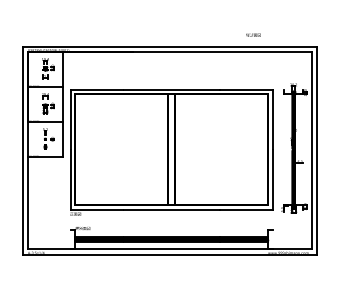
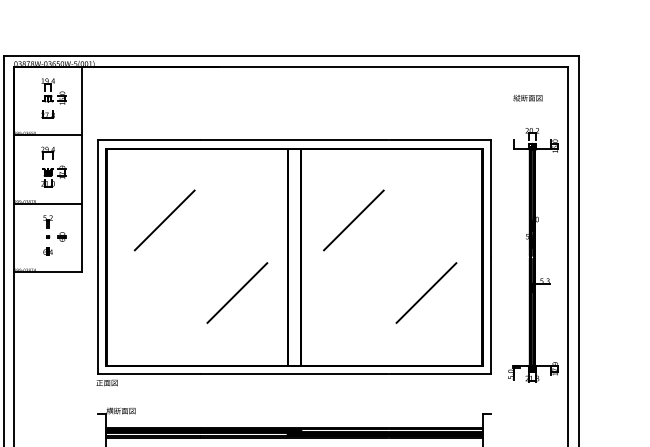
text: (253, 34) -> (528, 96), moved
line: (104, 130) -> (163, 219), added
line: (201, 130) -> (352, 219), added
line: (142, 167) -> (237, 291), added
line: (239, 167) -> (426, 291), added

